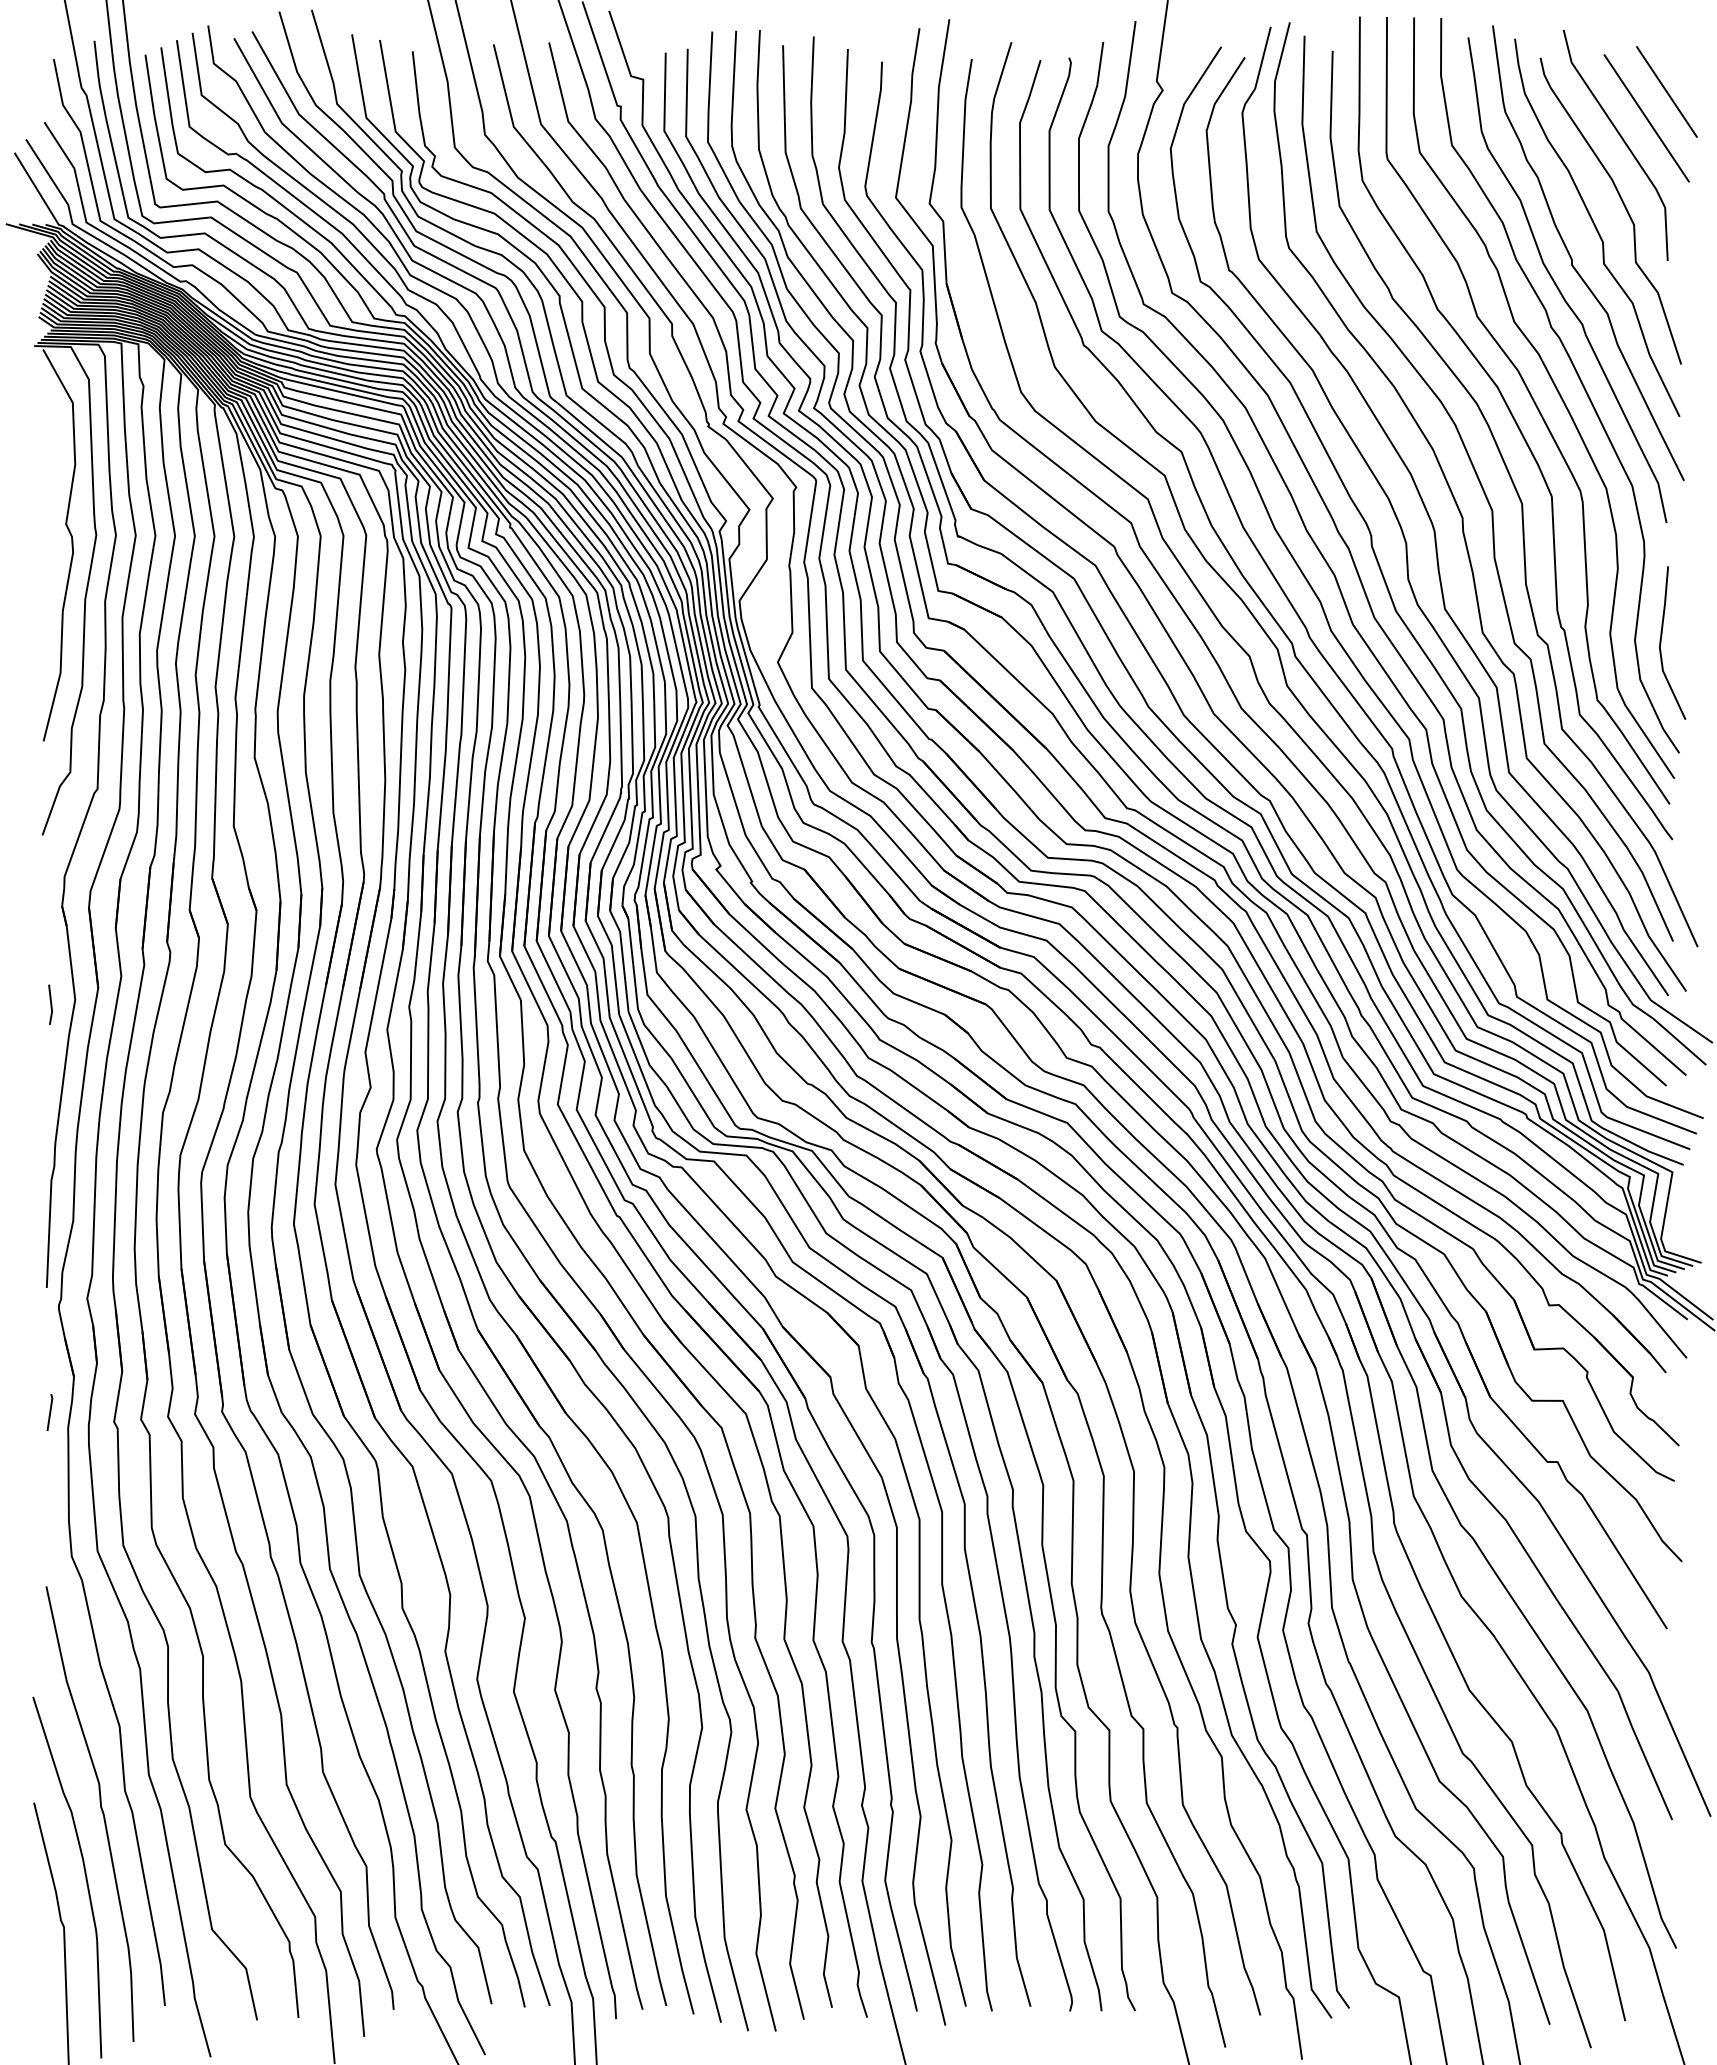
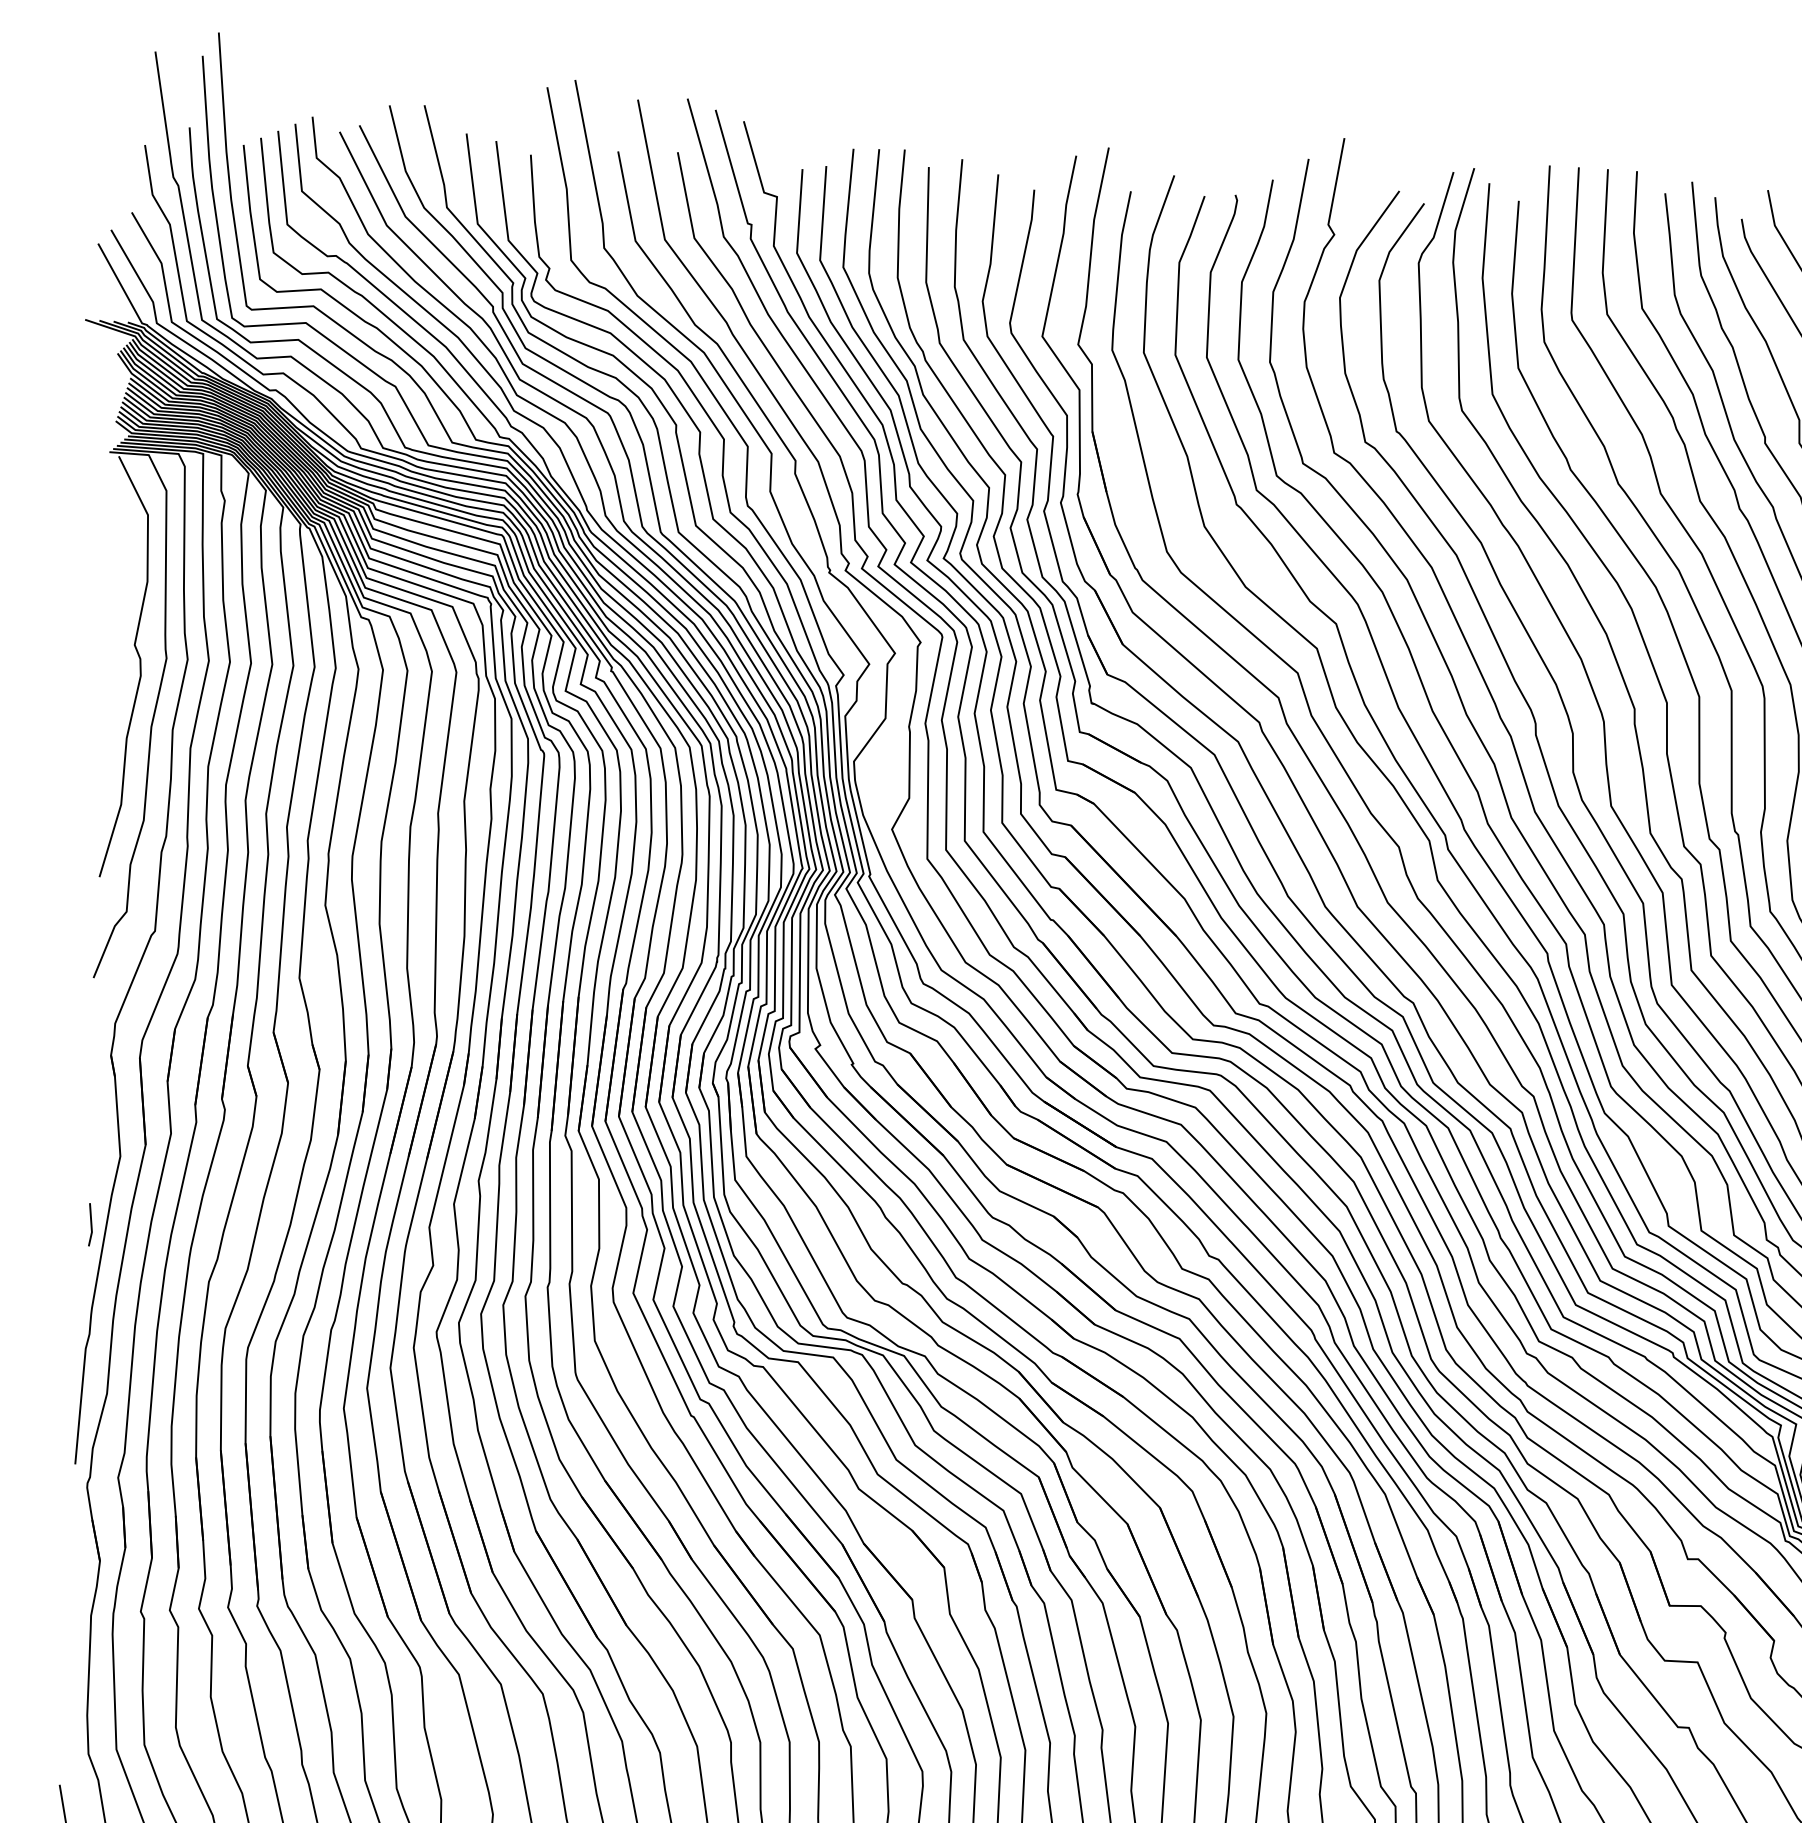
line: (50, 1004) -> (90, 1224), moved
line: (49, 1412) -> (71, 1598), removed

